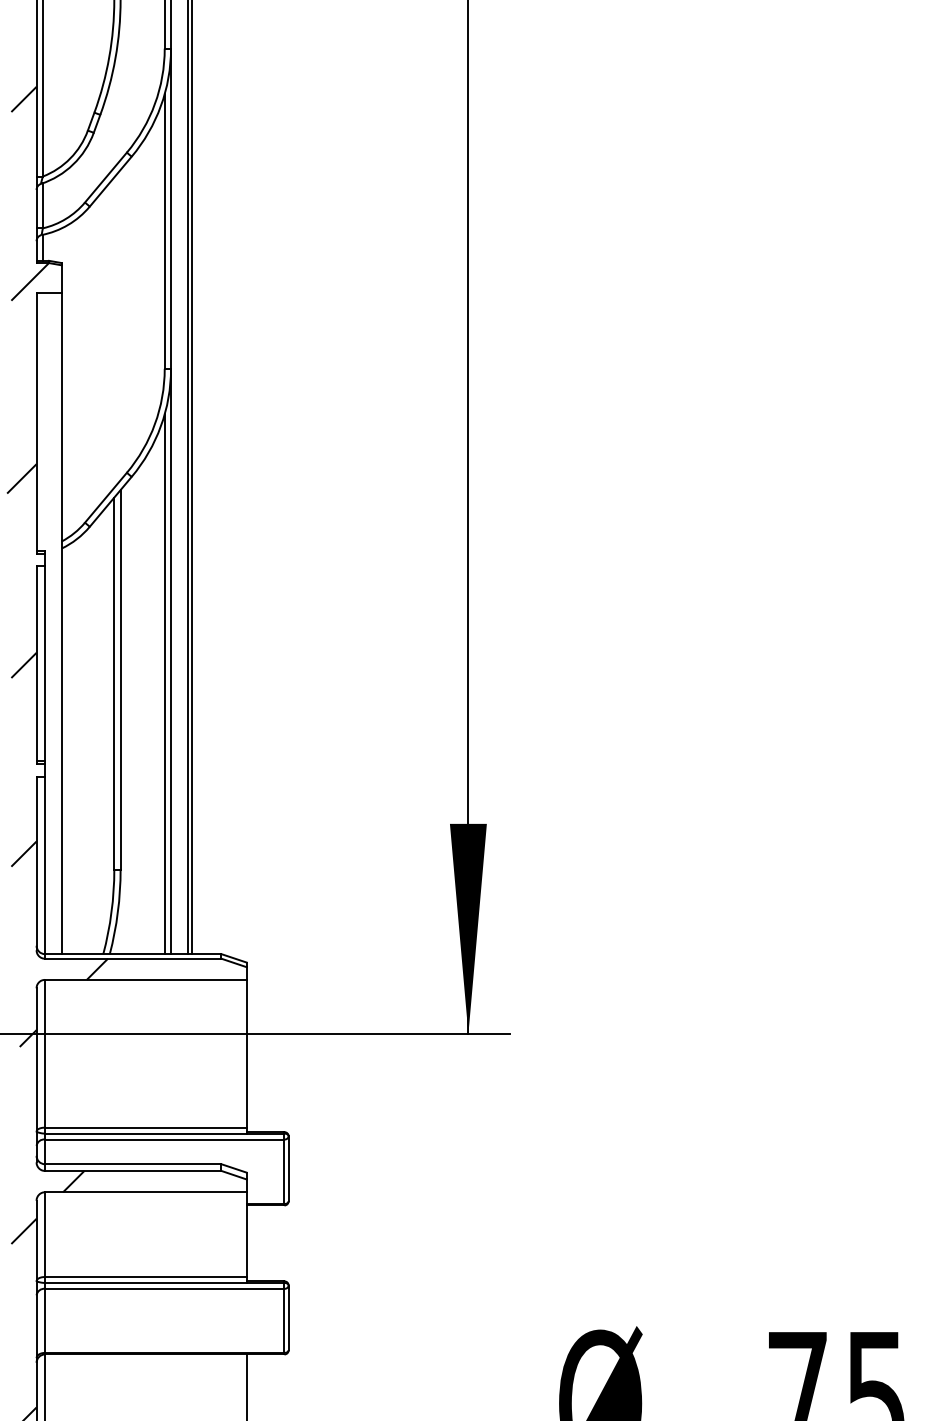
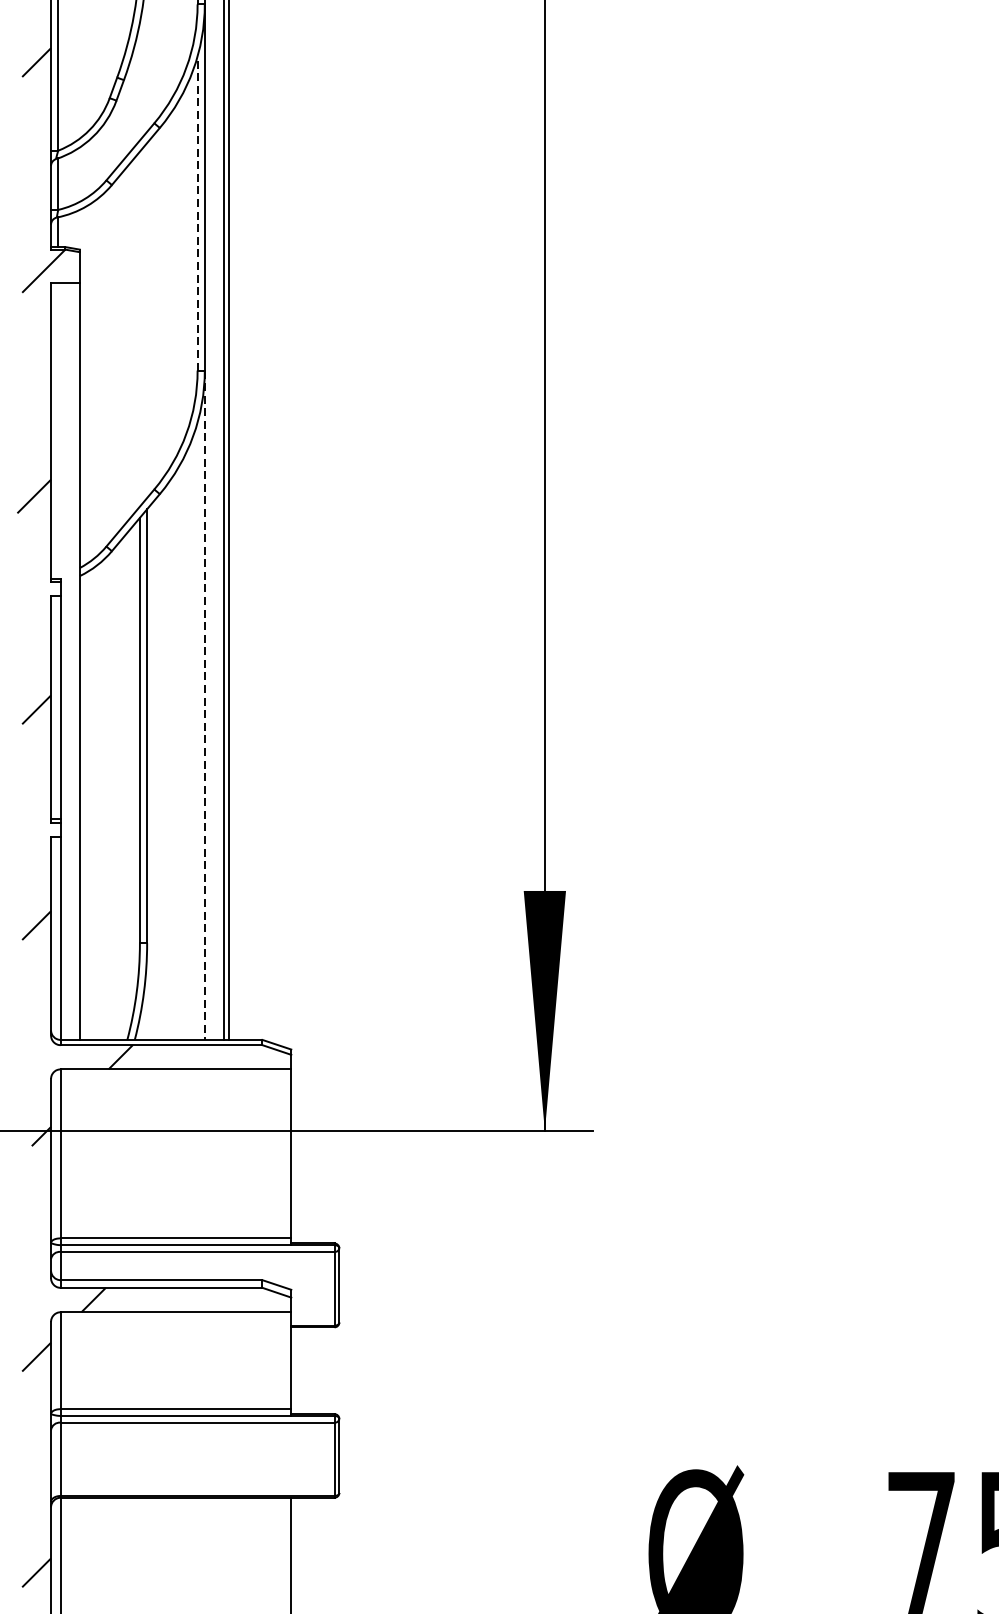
line: (164, 231) -> (197, 213), solid -> dashed
line: (171, 661) -> (205, 705), solid -> dashed
line: (164, 684) -> (197, 731), removed

